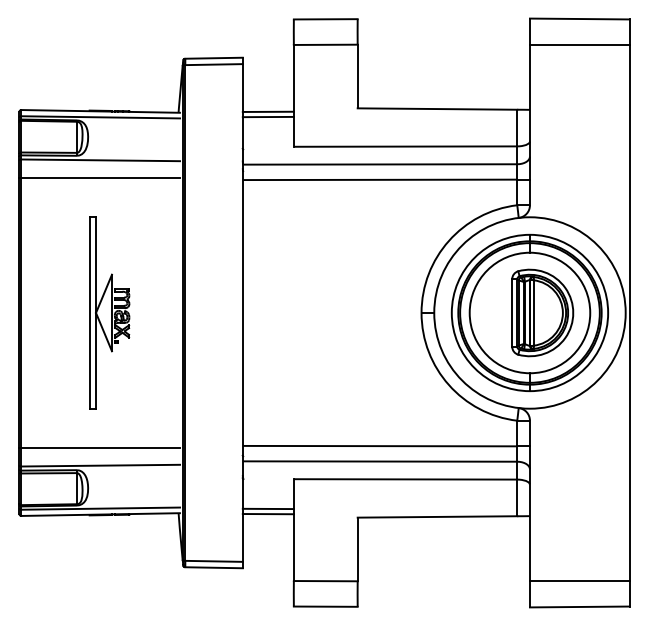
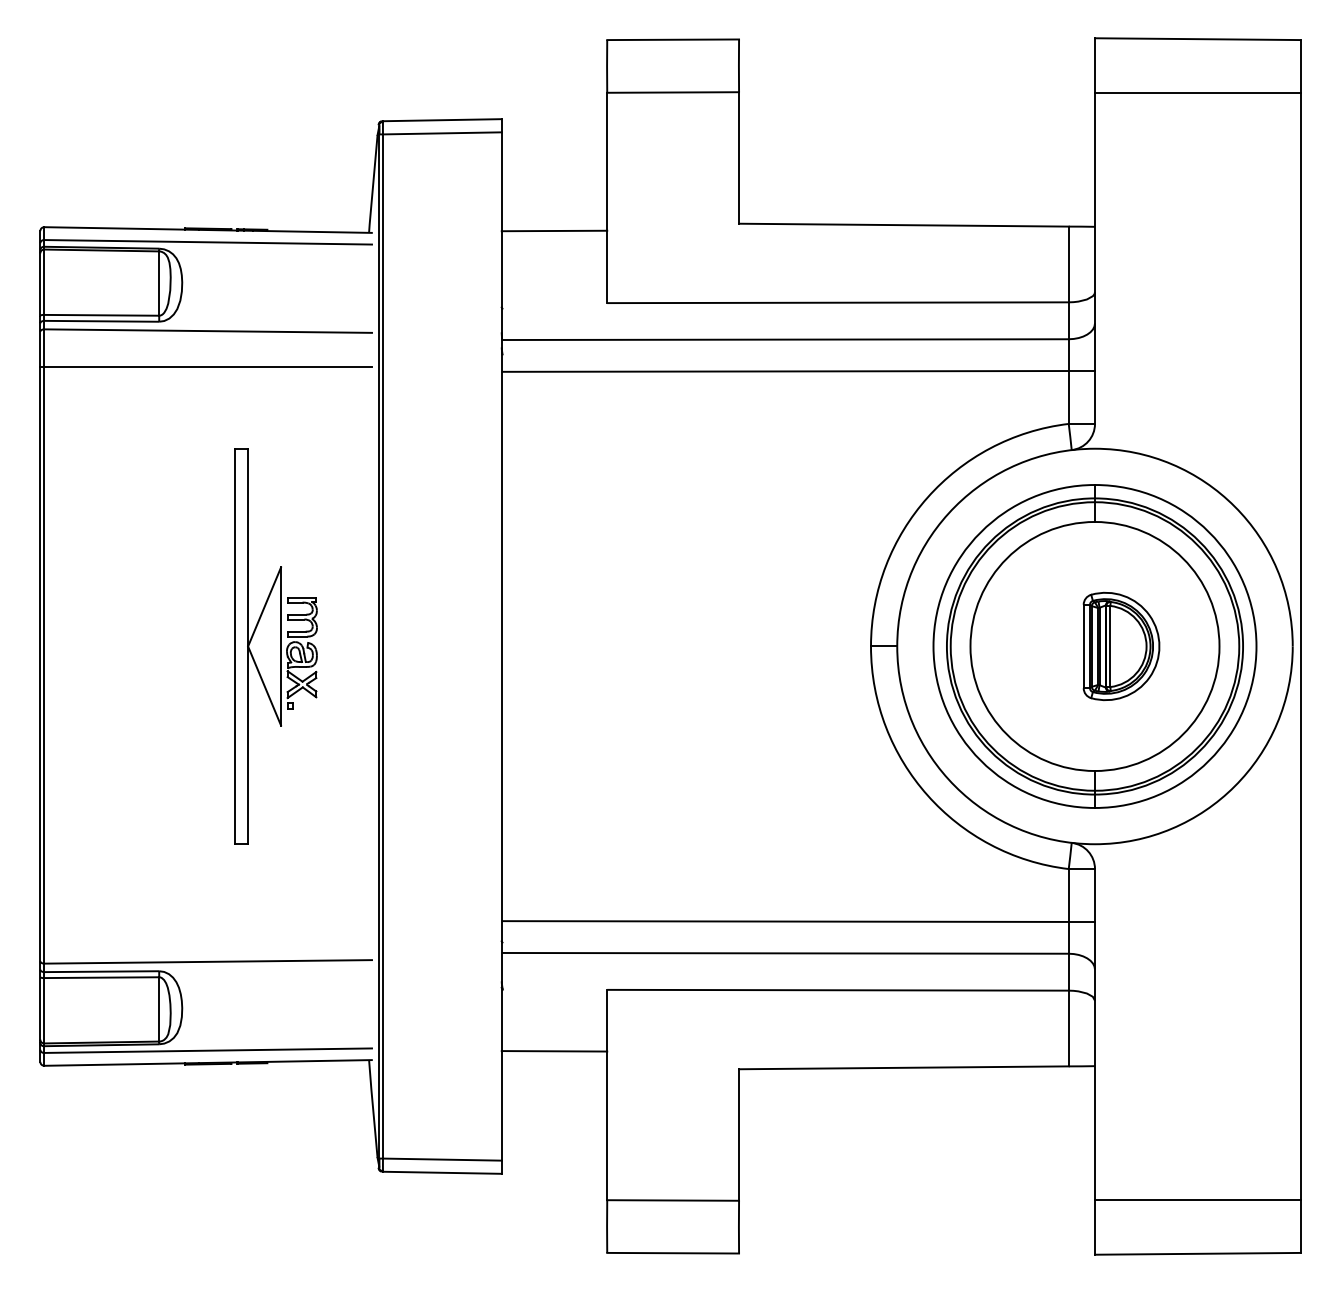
line: (267, 116) -> (552, 240), removed
part: (109, 312) -> (275, 645), moved
part: (542, 312) -> (1120, 645), size x0.6
line: (99, 448) -> (205, 926), removed
line: (267, 514) -> (552, 1062), removed

